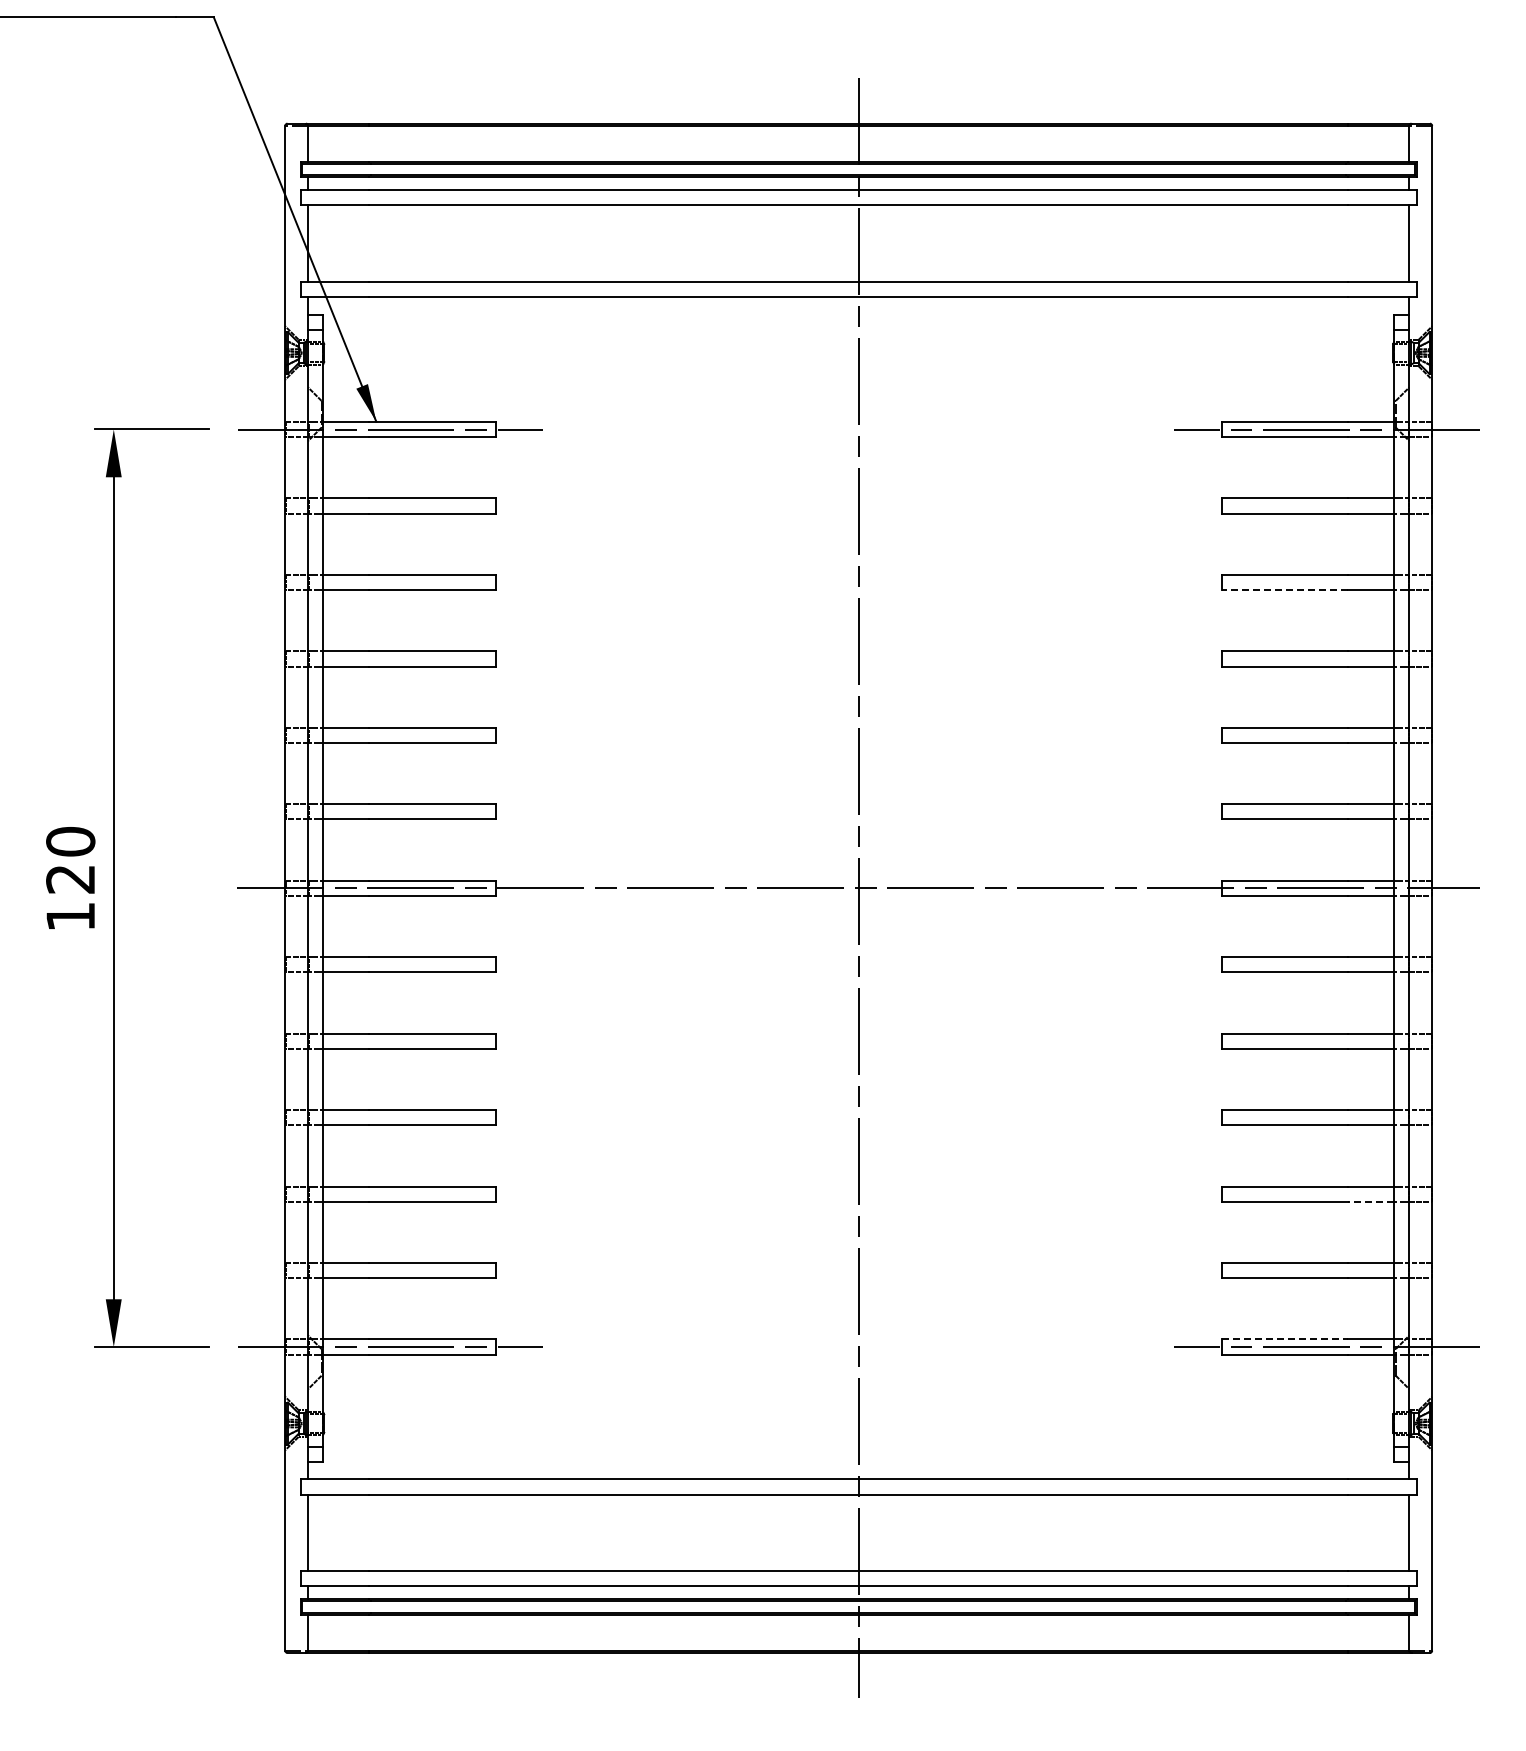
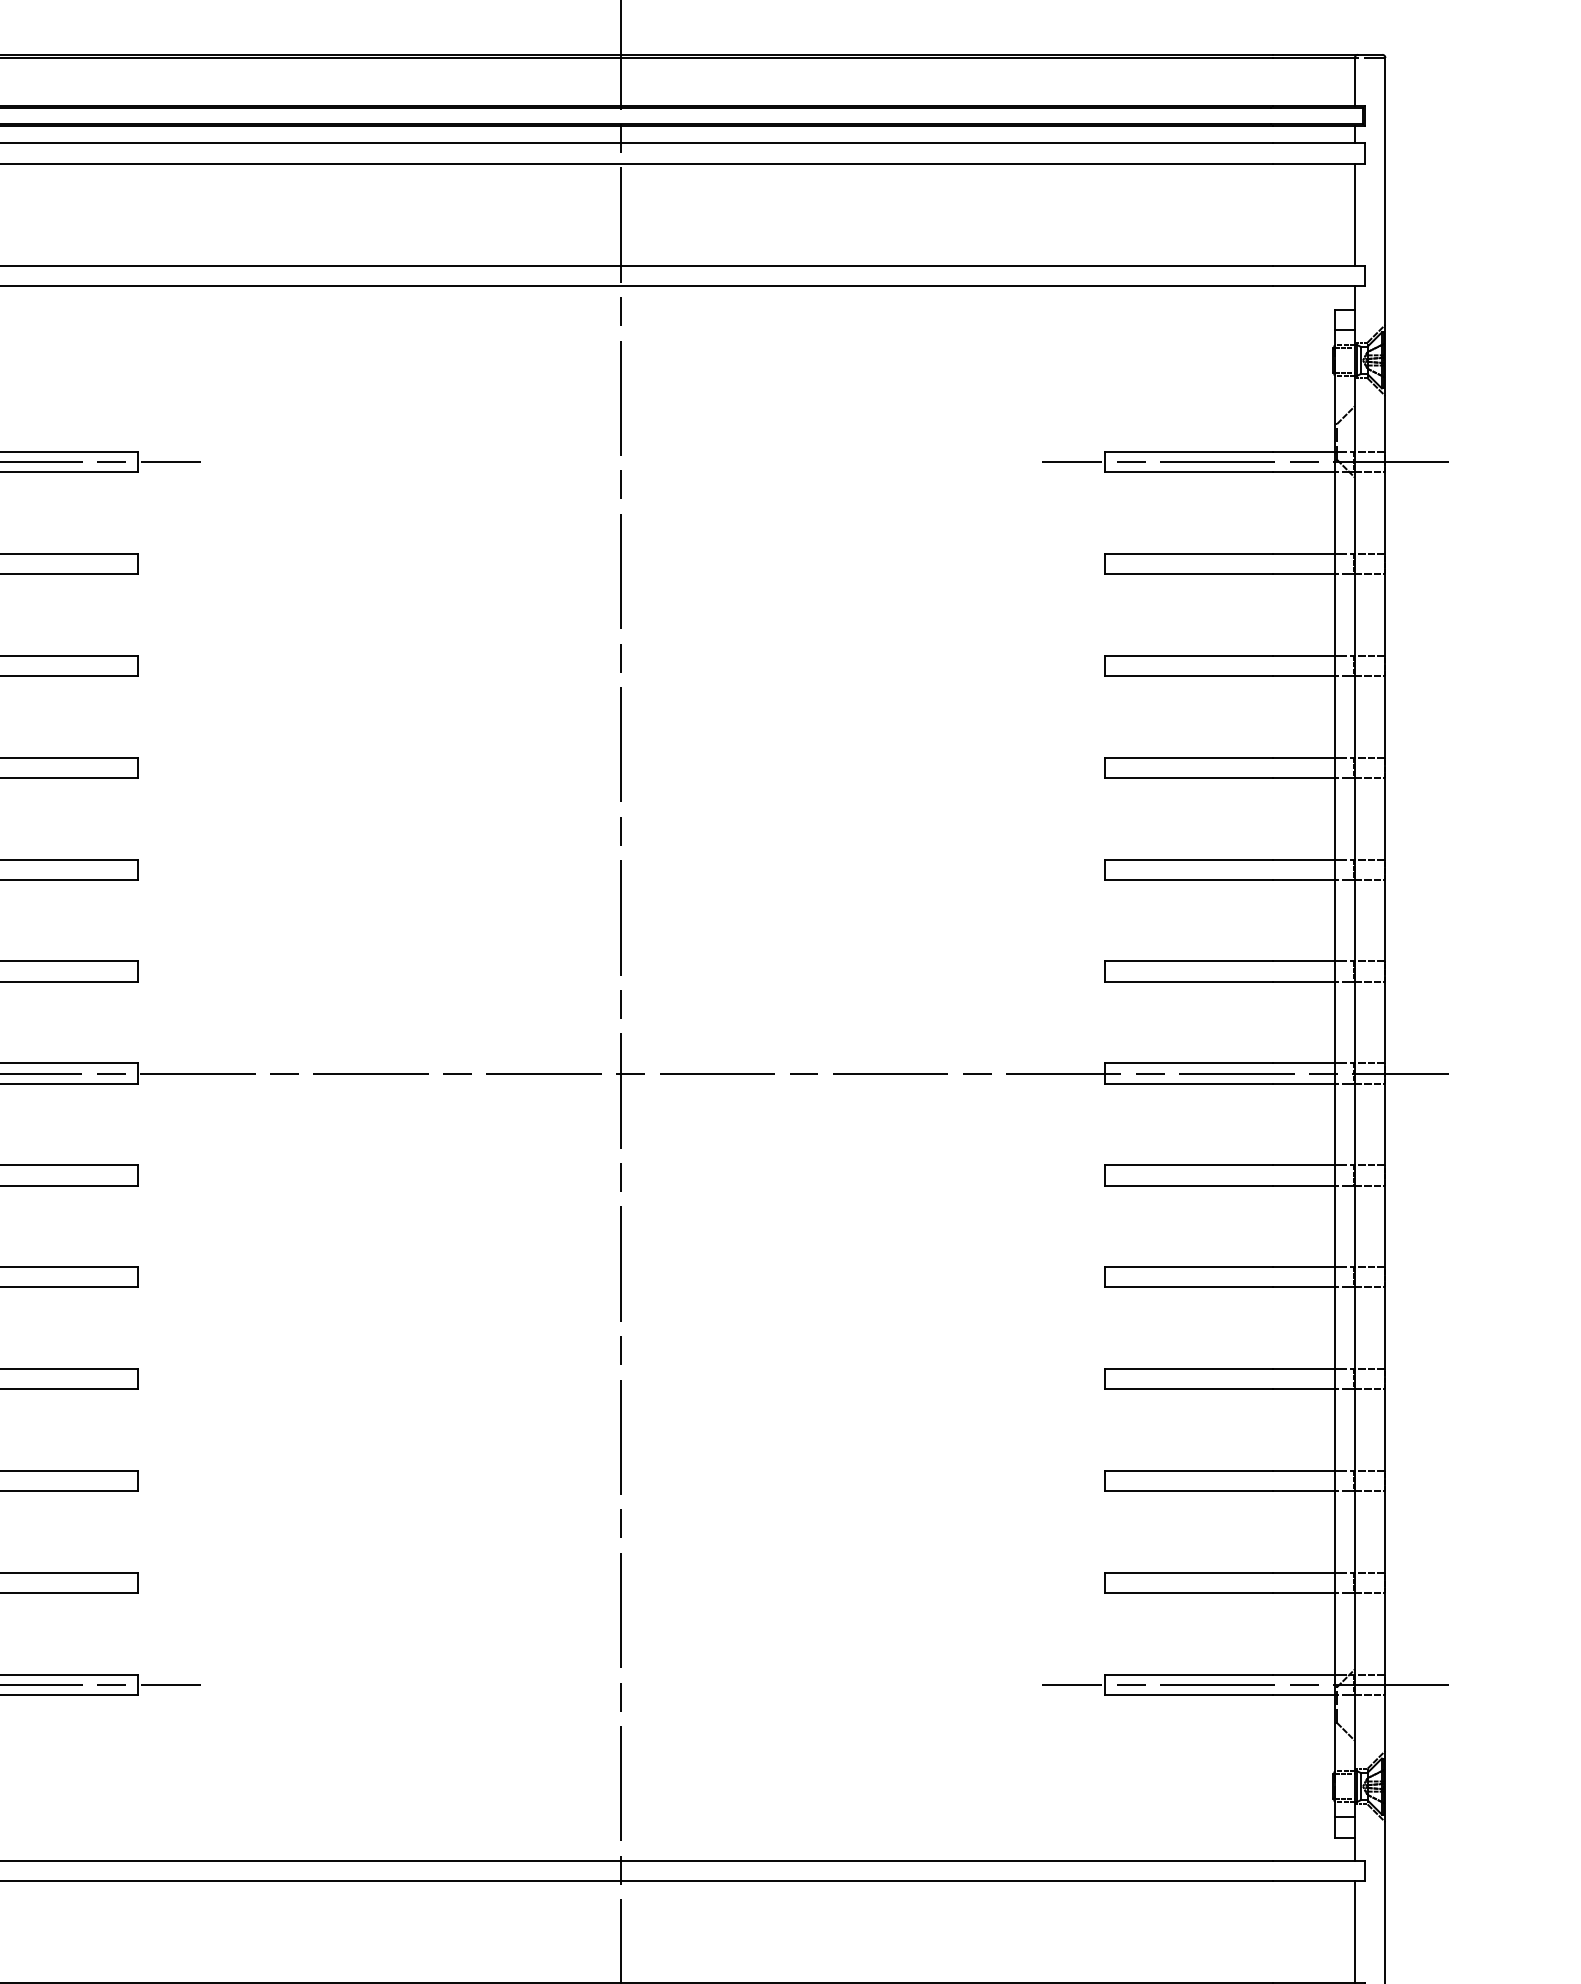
line: (1284, 590) -> (1188, 676), dashed -> solid
line: (1371, 1201) -> (1304, 1490), dashed -> solid
line: (1285, 1339) -> (1189, 1674), dashed -> solid

